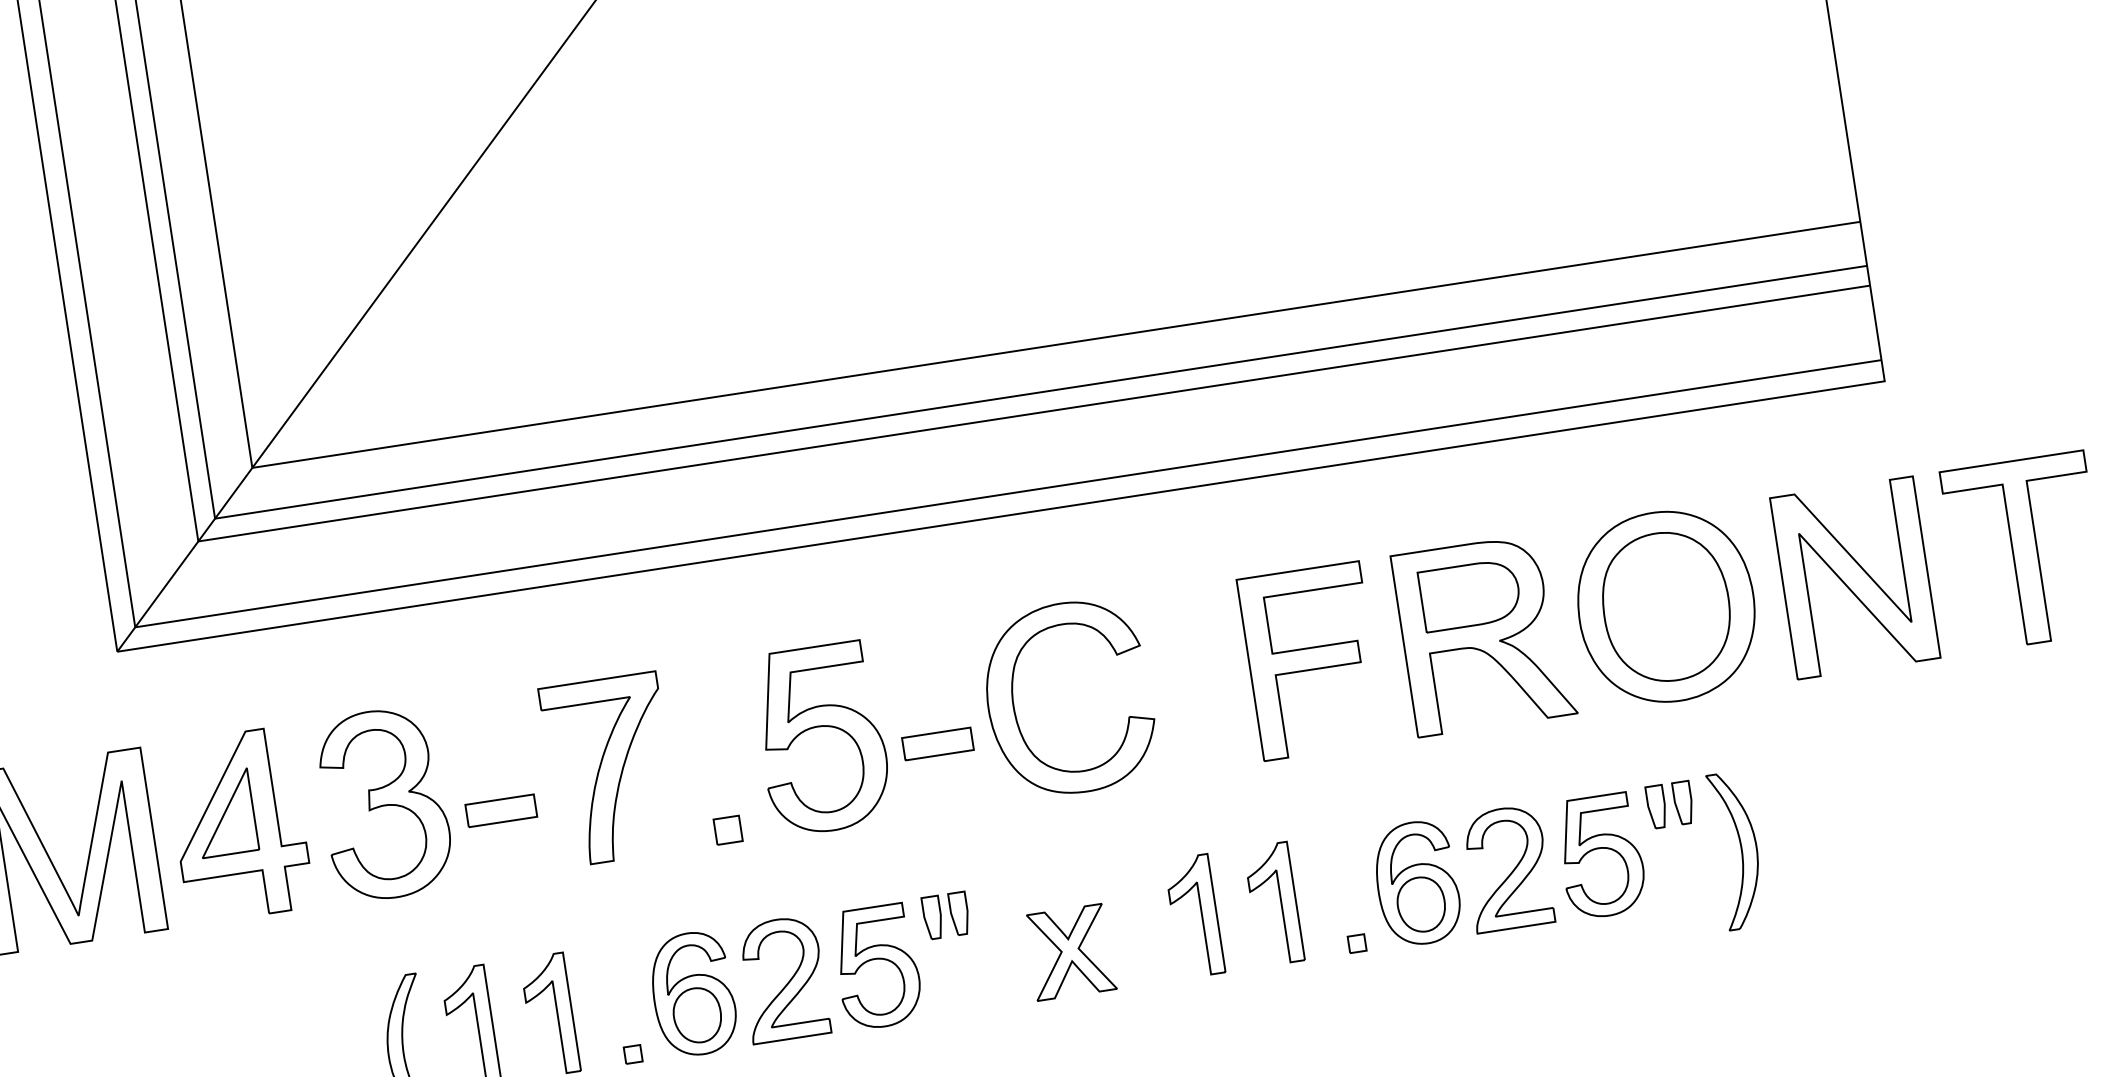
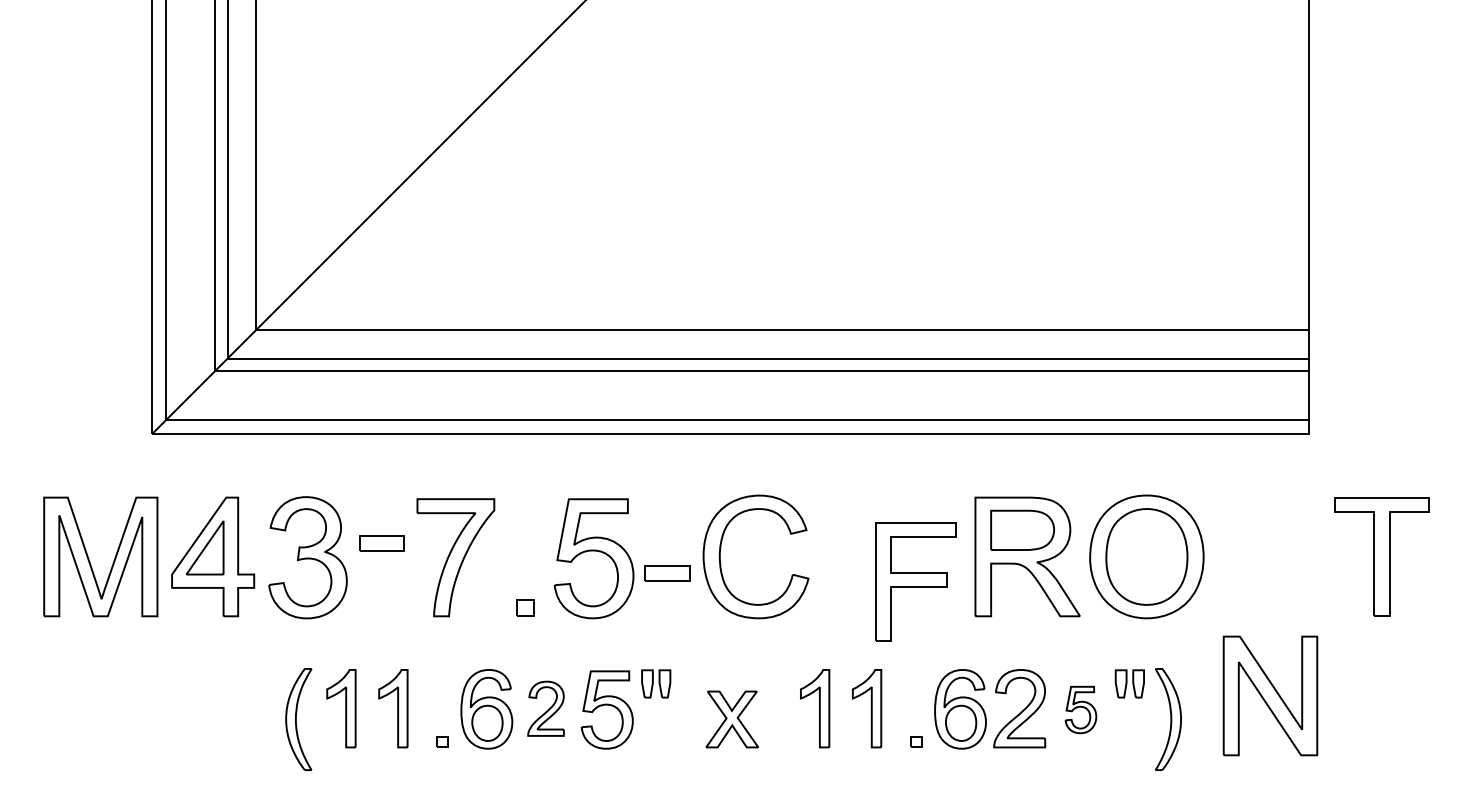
part: (1855, 577) -> (1270, 695), moved
part: (1311, 660) -> (915, 581), moved
part: (500, 811) -> (381, 543), moved
part: (1600, 855) -> (1080, 709), size x0.6
part: (782, 979) -> (545, 708), size x0.7

